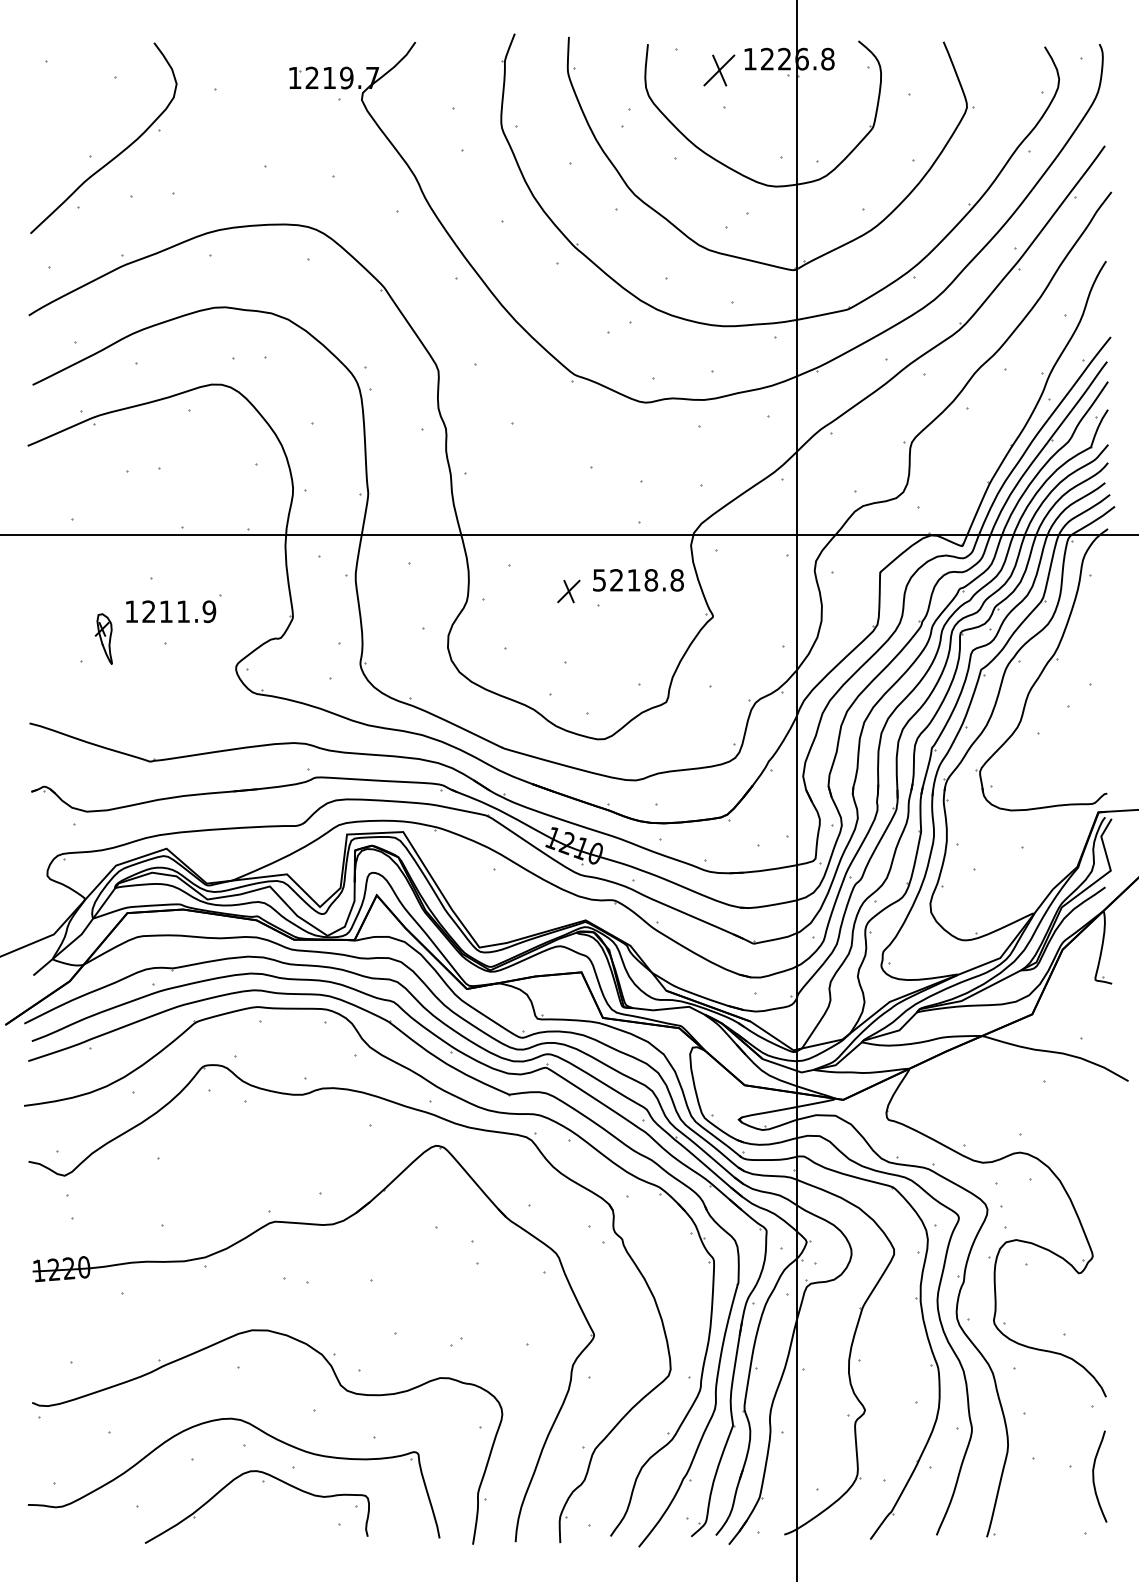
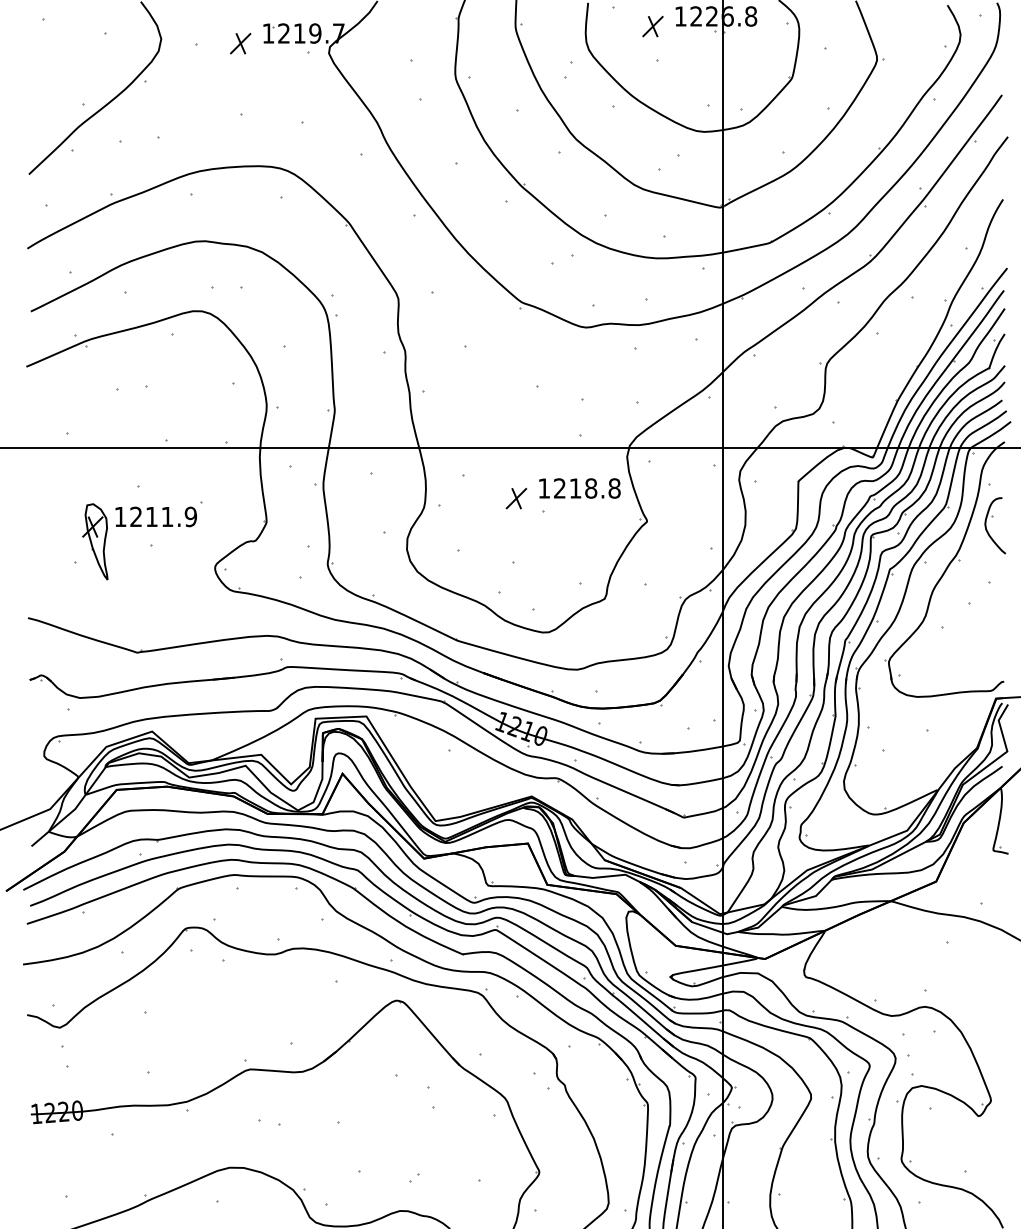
part: (719, 69) -> (652, 25), size x0.71
part: (263, 88) -> (239, 43), added
text: (599, 580) -> (544, 488), 5218.8 -> 1218.8
part: (1088, 624) -> (987, 528), added
part: (103, 638) -> (95, 541), size x1.67

